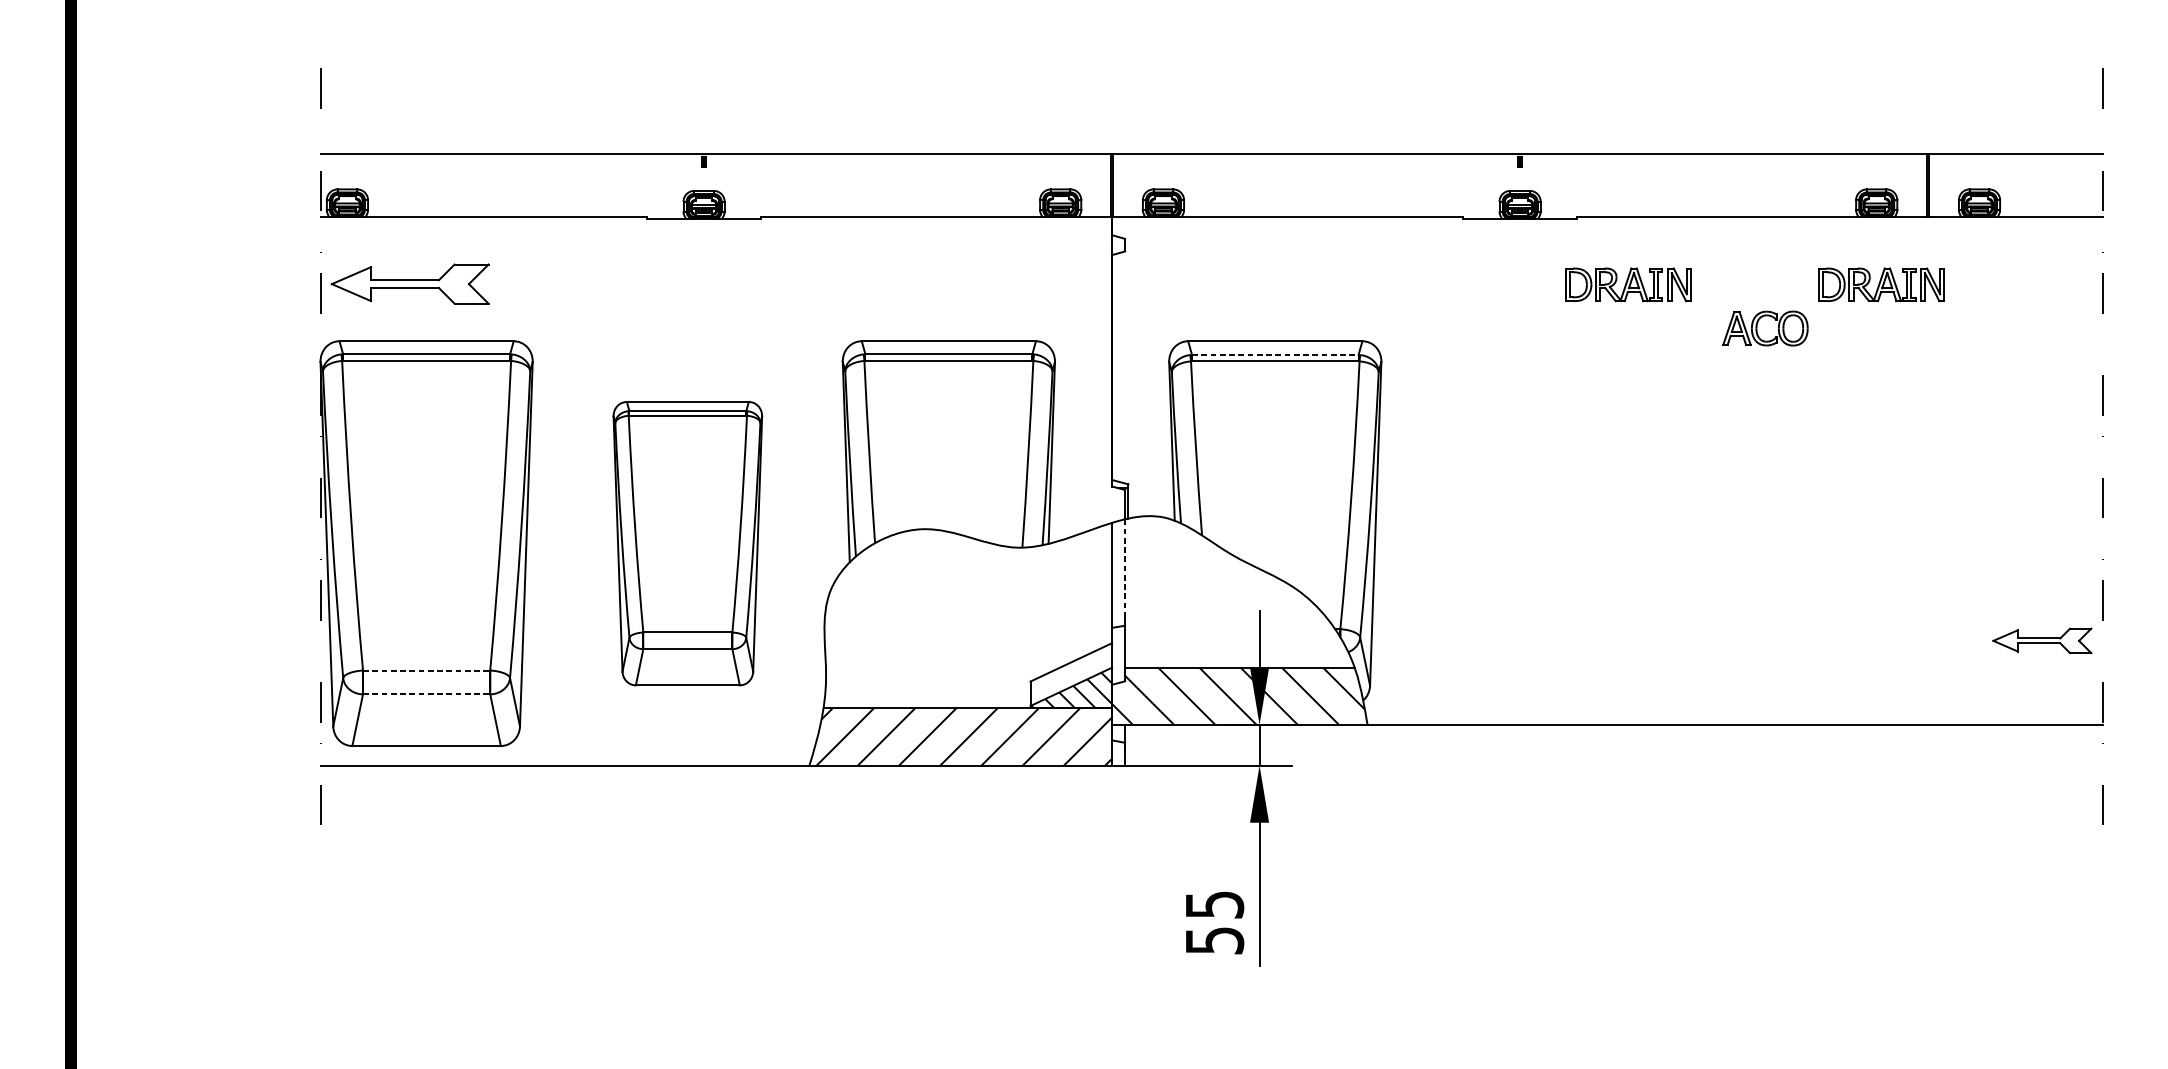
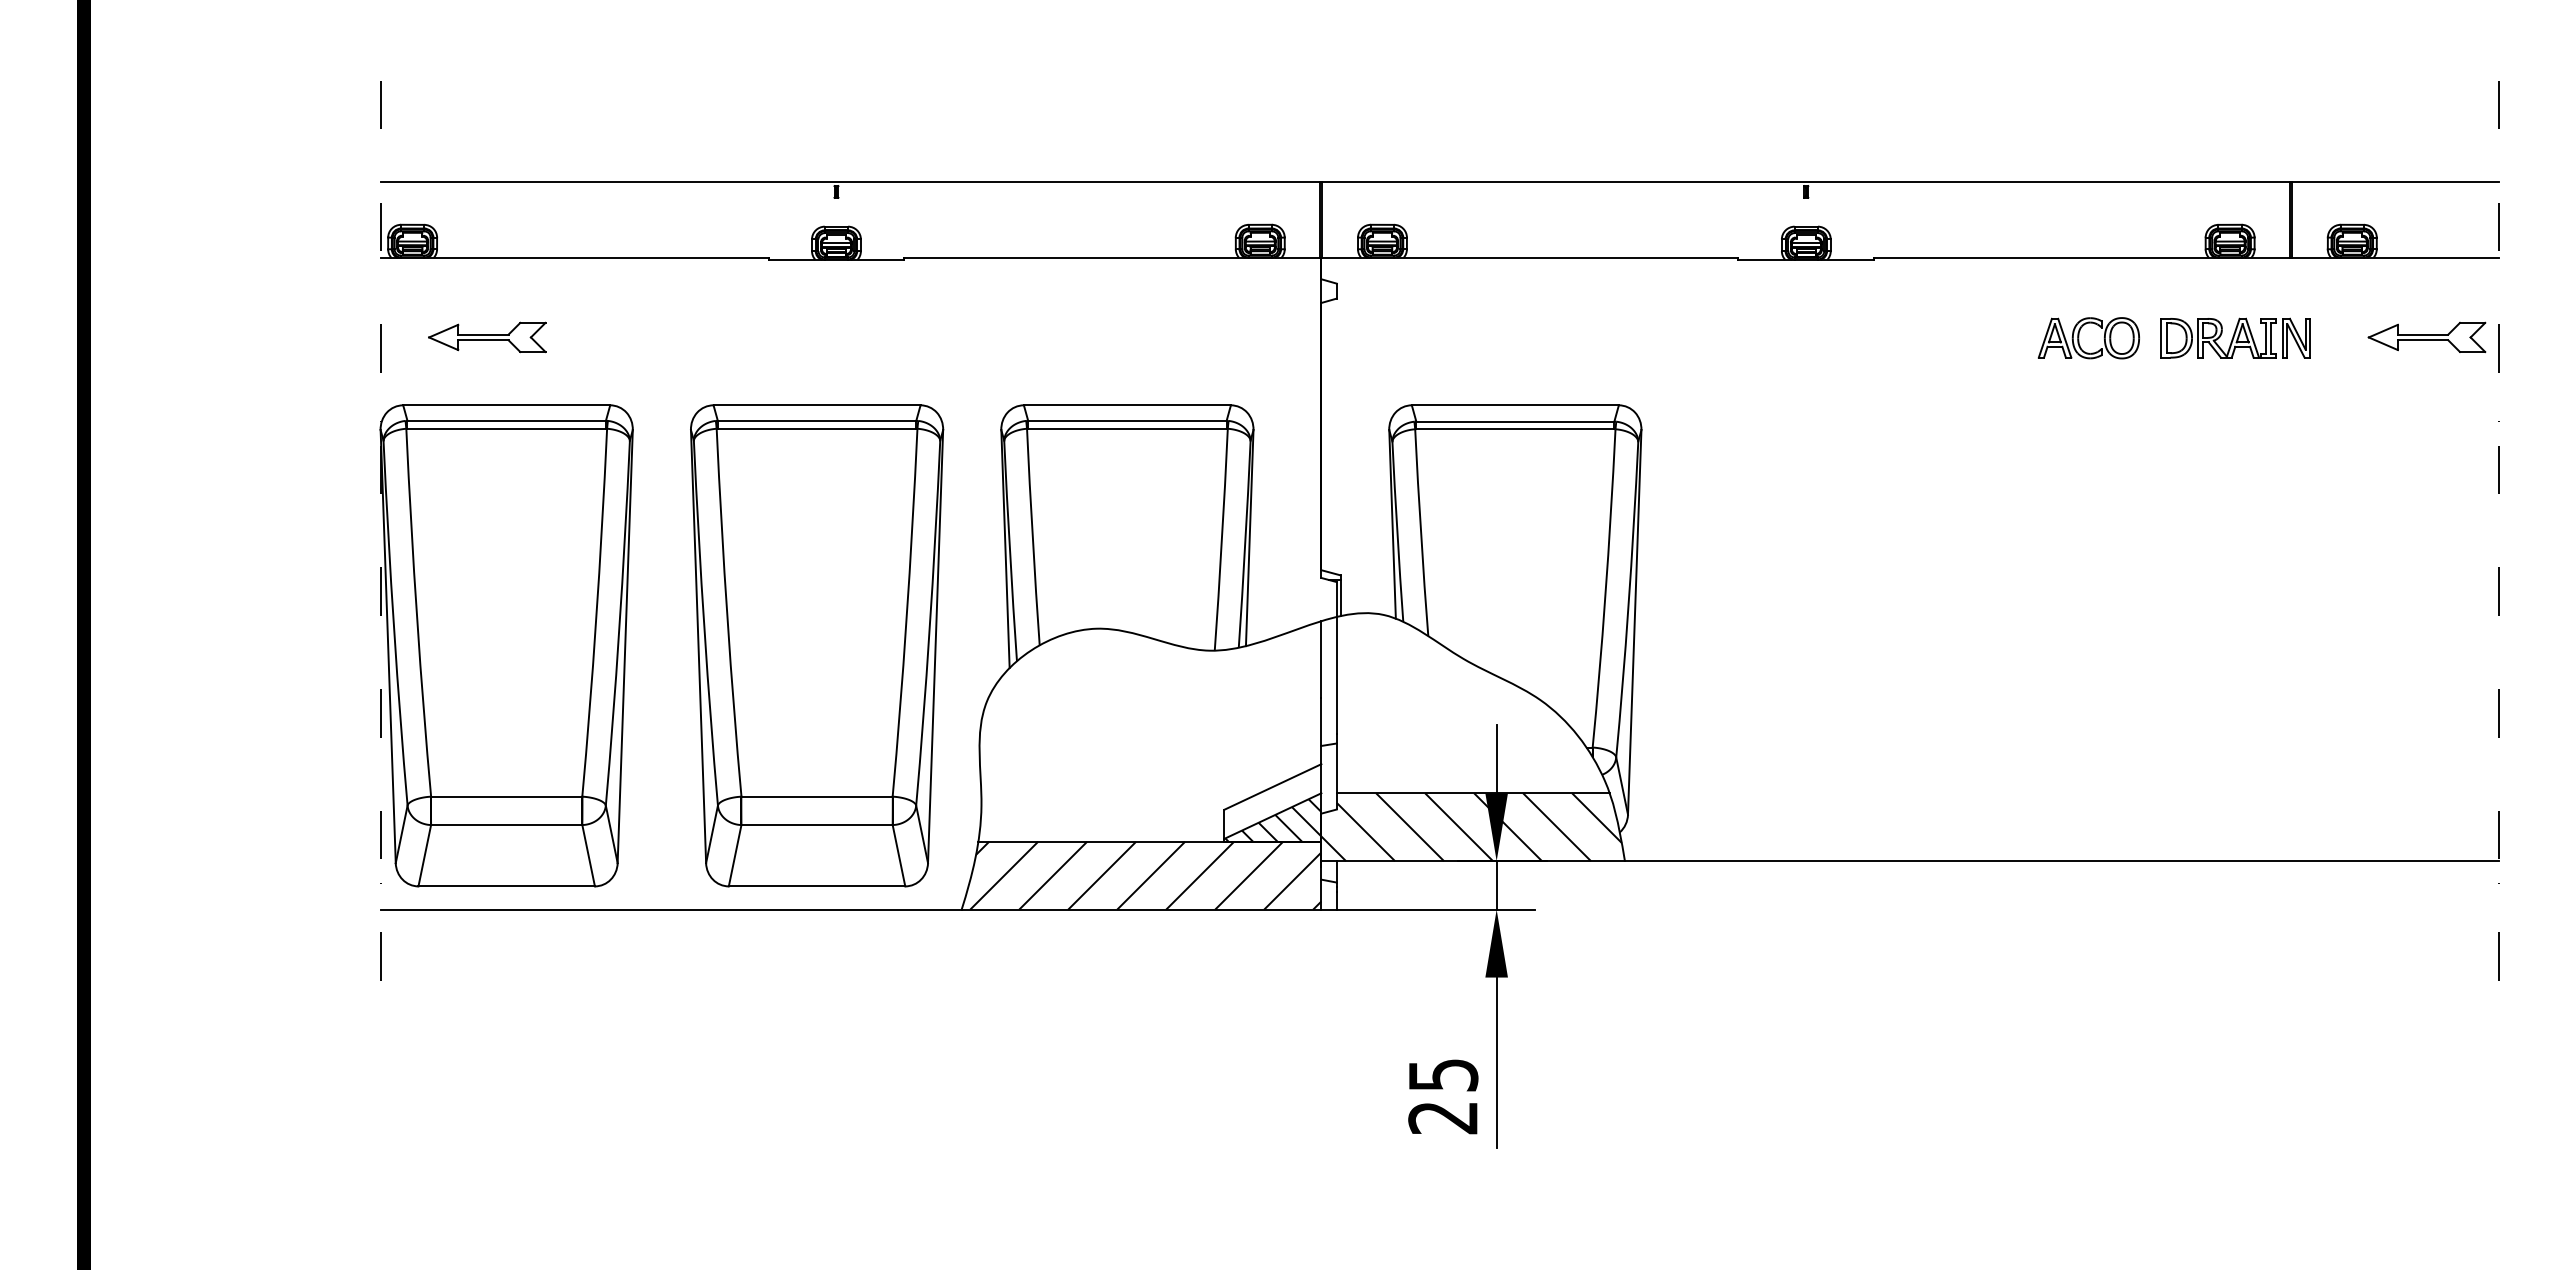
part: (410, 284) -> (487, 337), size x0.62
part: (1627, 284) -> (1934, 337), removed
part: (1757, 328) -> (2079, 338), moved
line: (1275, 354) -> (1515, 421), dashed -> solid
part: (688, 543) -> (817, 645), size x1.43
line: (1124, 568) -> (1336, 675), dashed -> solid
part: (2041, 640) -> (2426, 336), moved
line: (426, 670) -> (506, 796), dashed -> solid
line: (426, 694) -> (506, 825), dashed -> solid
text: (1214, 941) -> (1443, 1118), 55 -> 25

